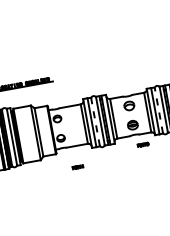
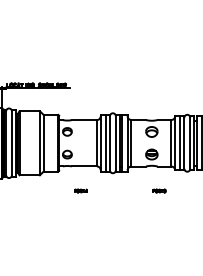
line: (158, 109) -> (184, 142), dashed -> solid
line: (95, 122) -> (110, 143), dashed -> solid
part: (143, 144) -> (159, 190), moved

